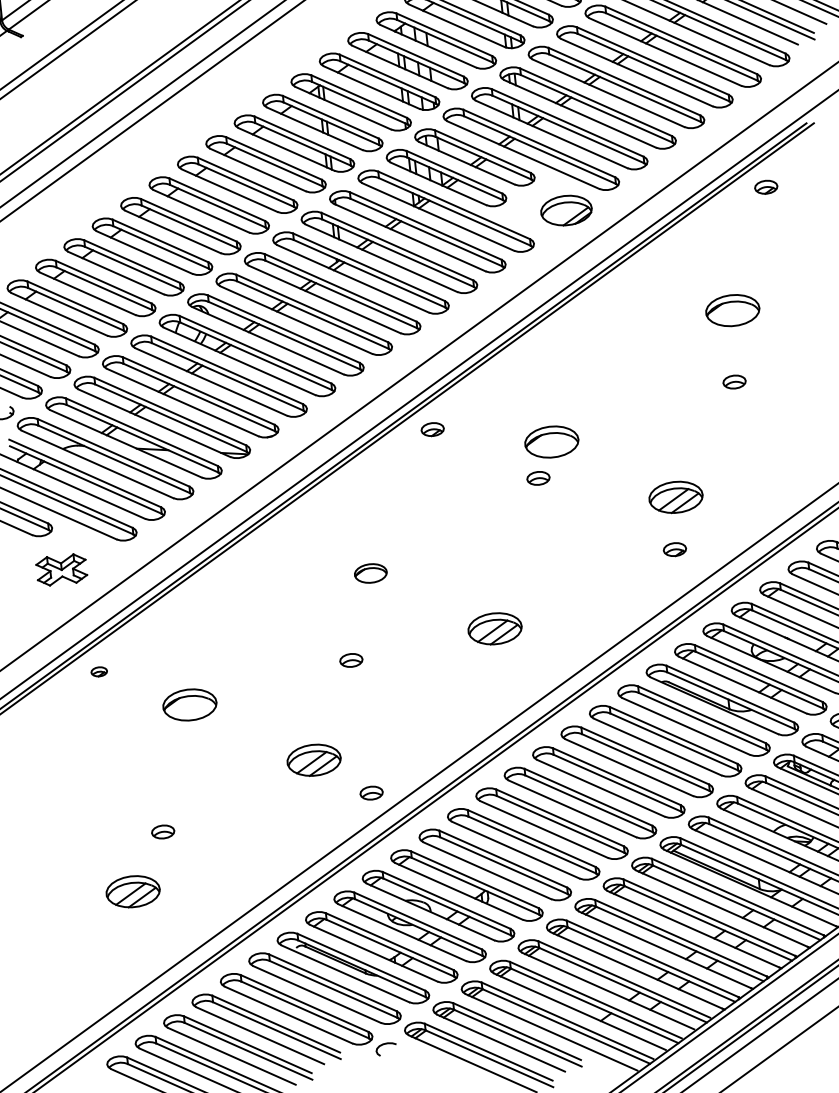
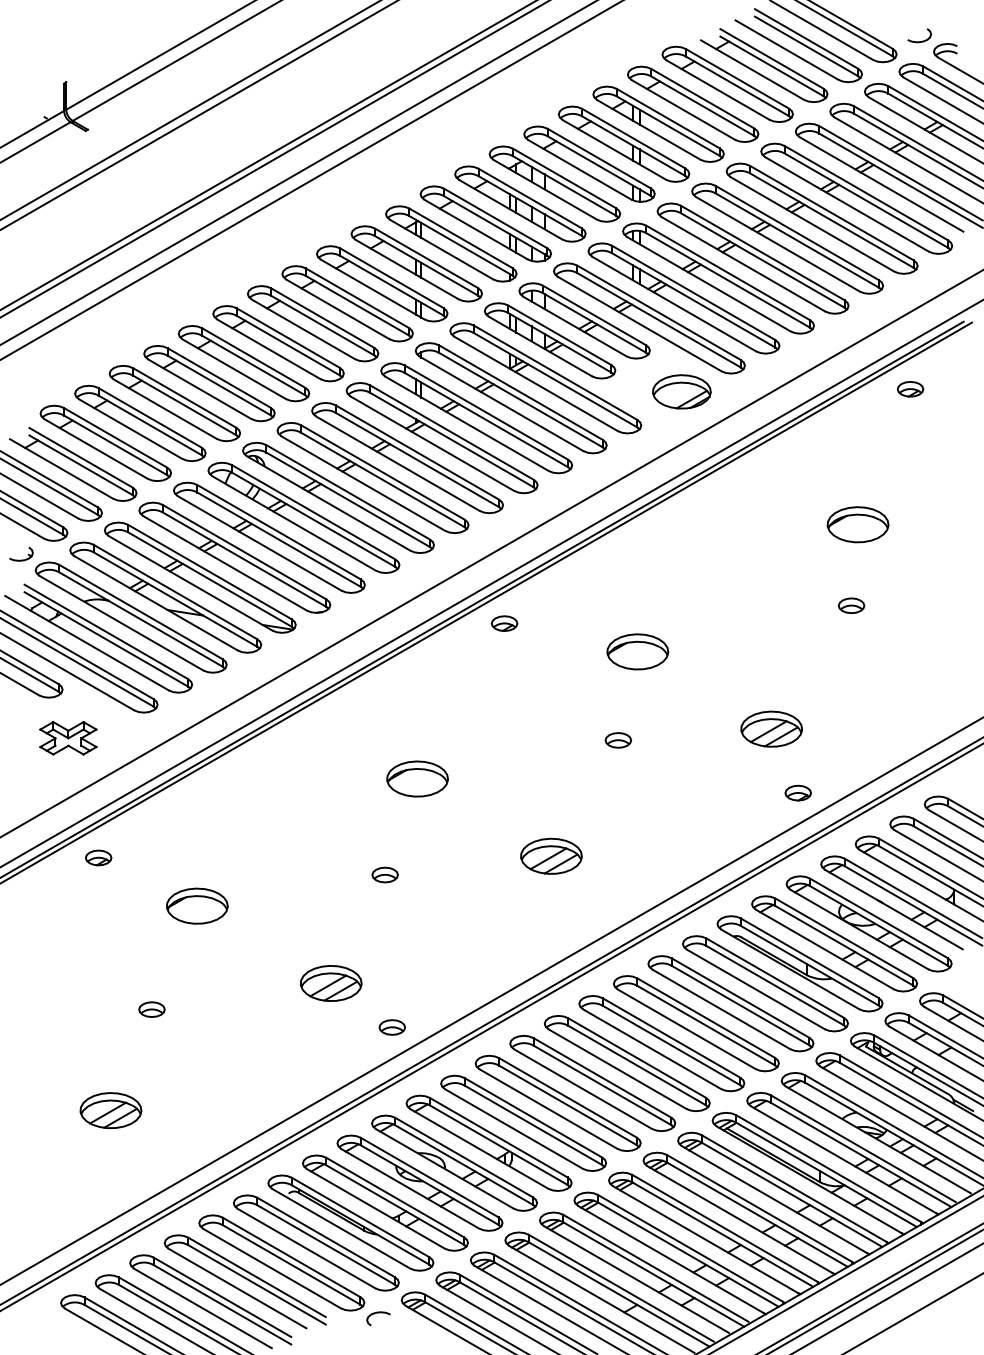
part: (538, 478) -> (618, 740), moved
part: (674, 549) -> (797, 792), moved
part: (370, 573) -> (417, 778), size x1.67
part: (99, 671) -> (98, 857), size x1.43
part: (162, 831) -> (151, 1009), moved

